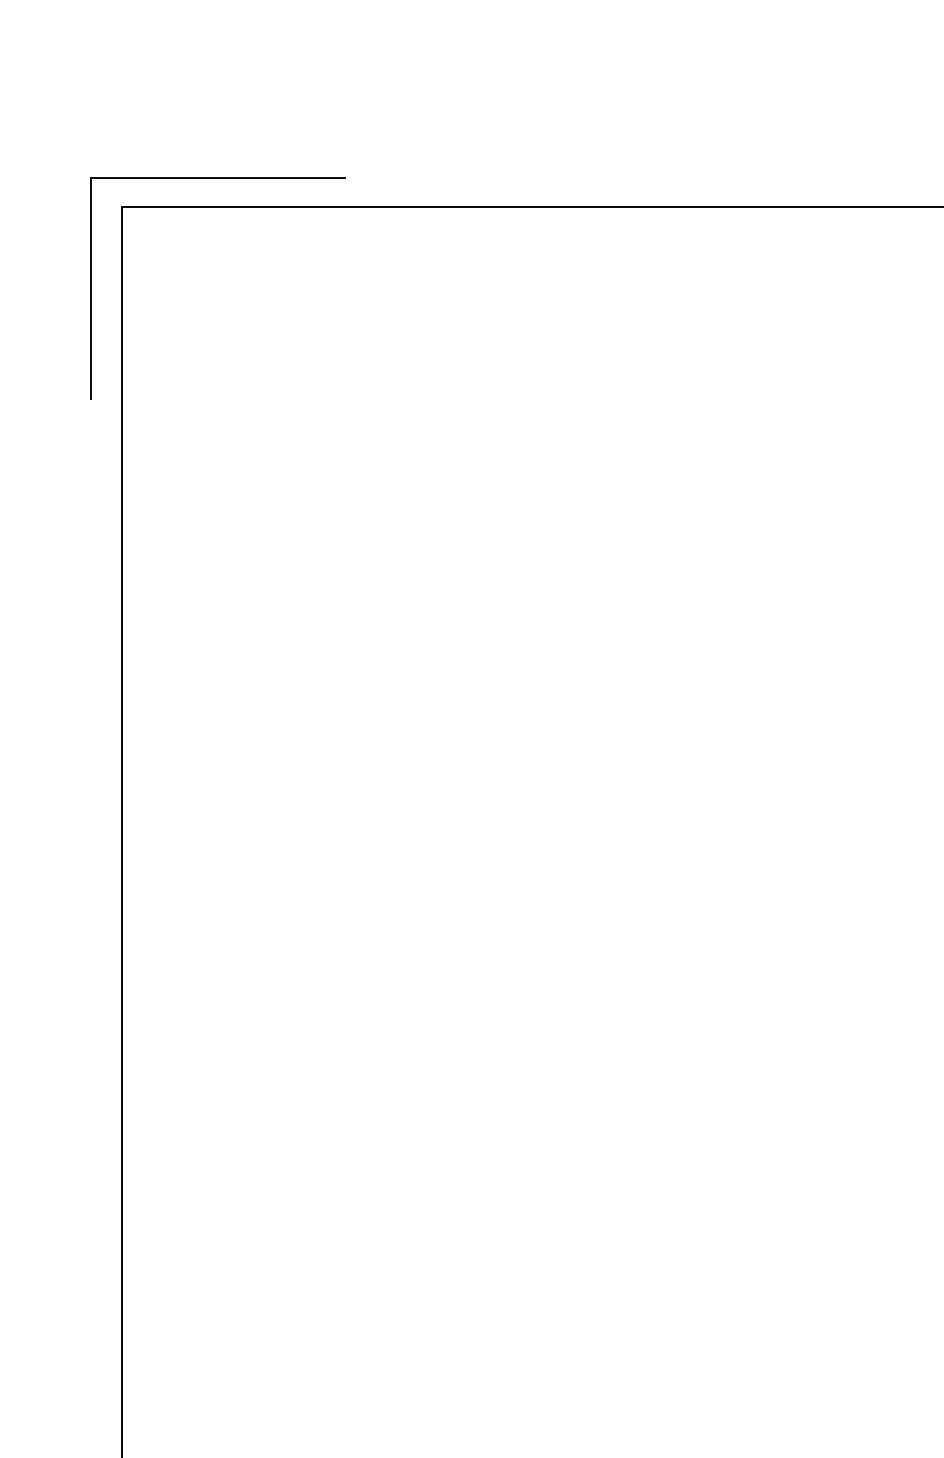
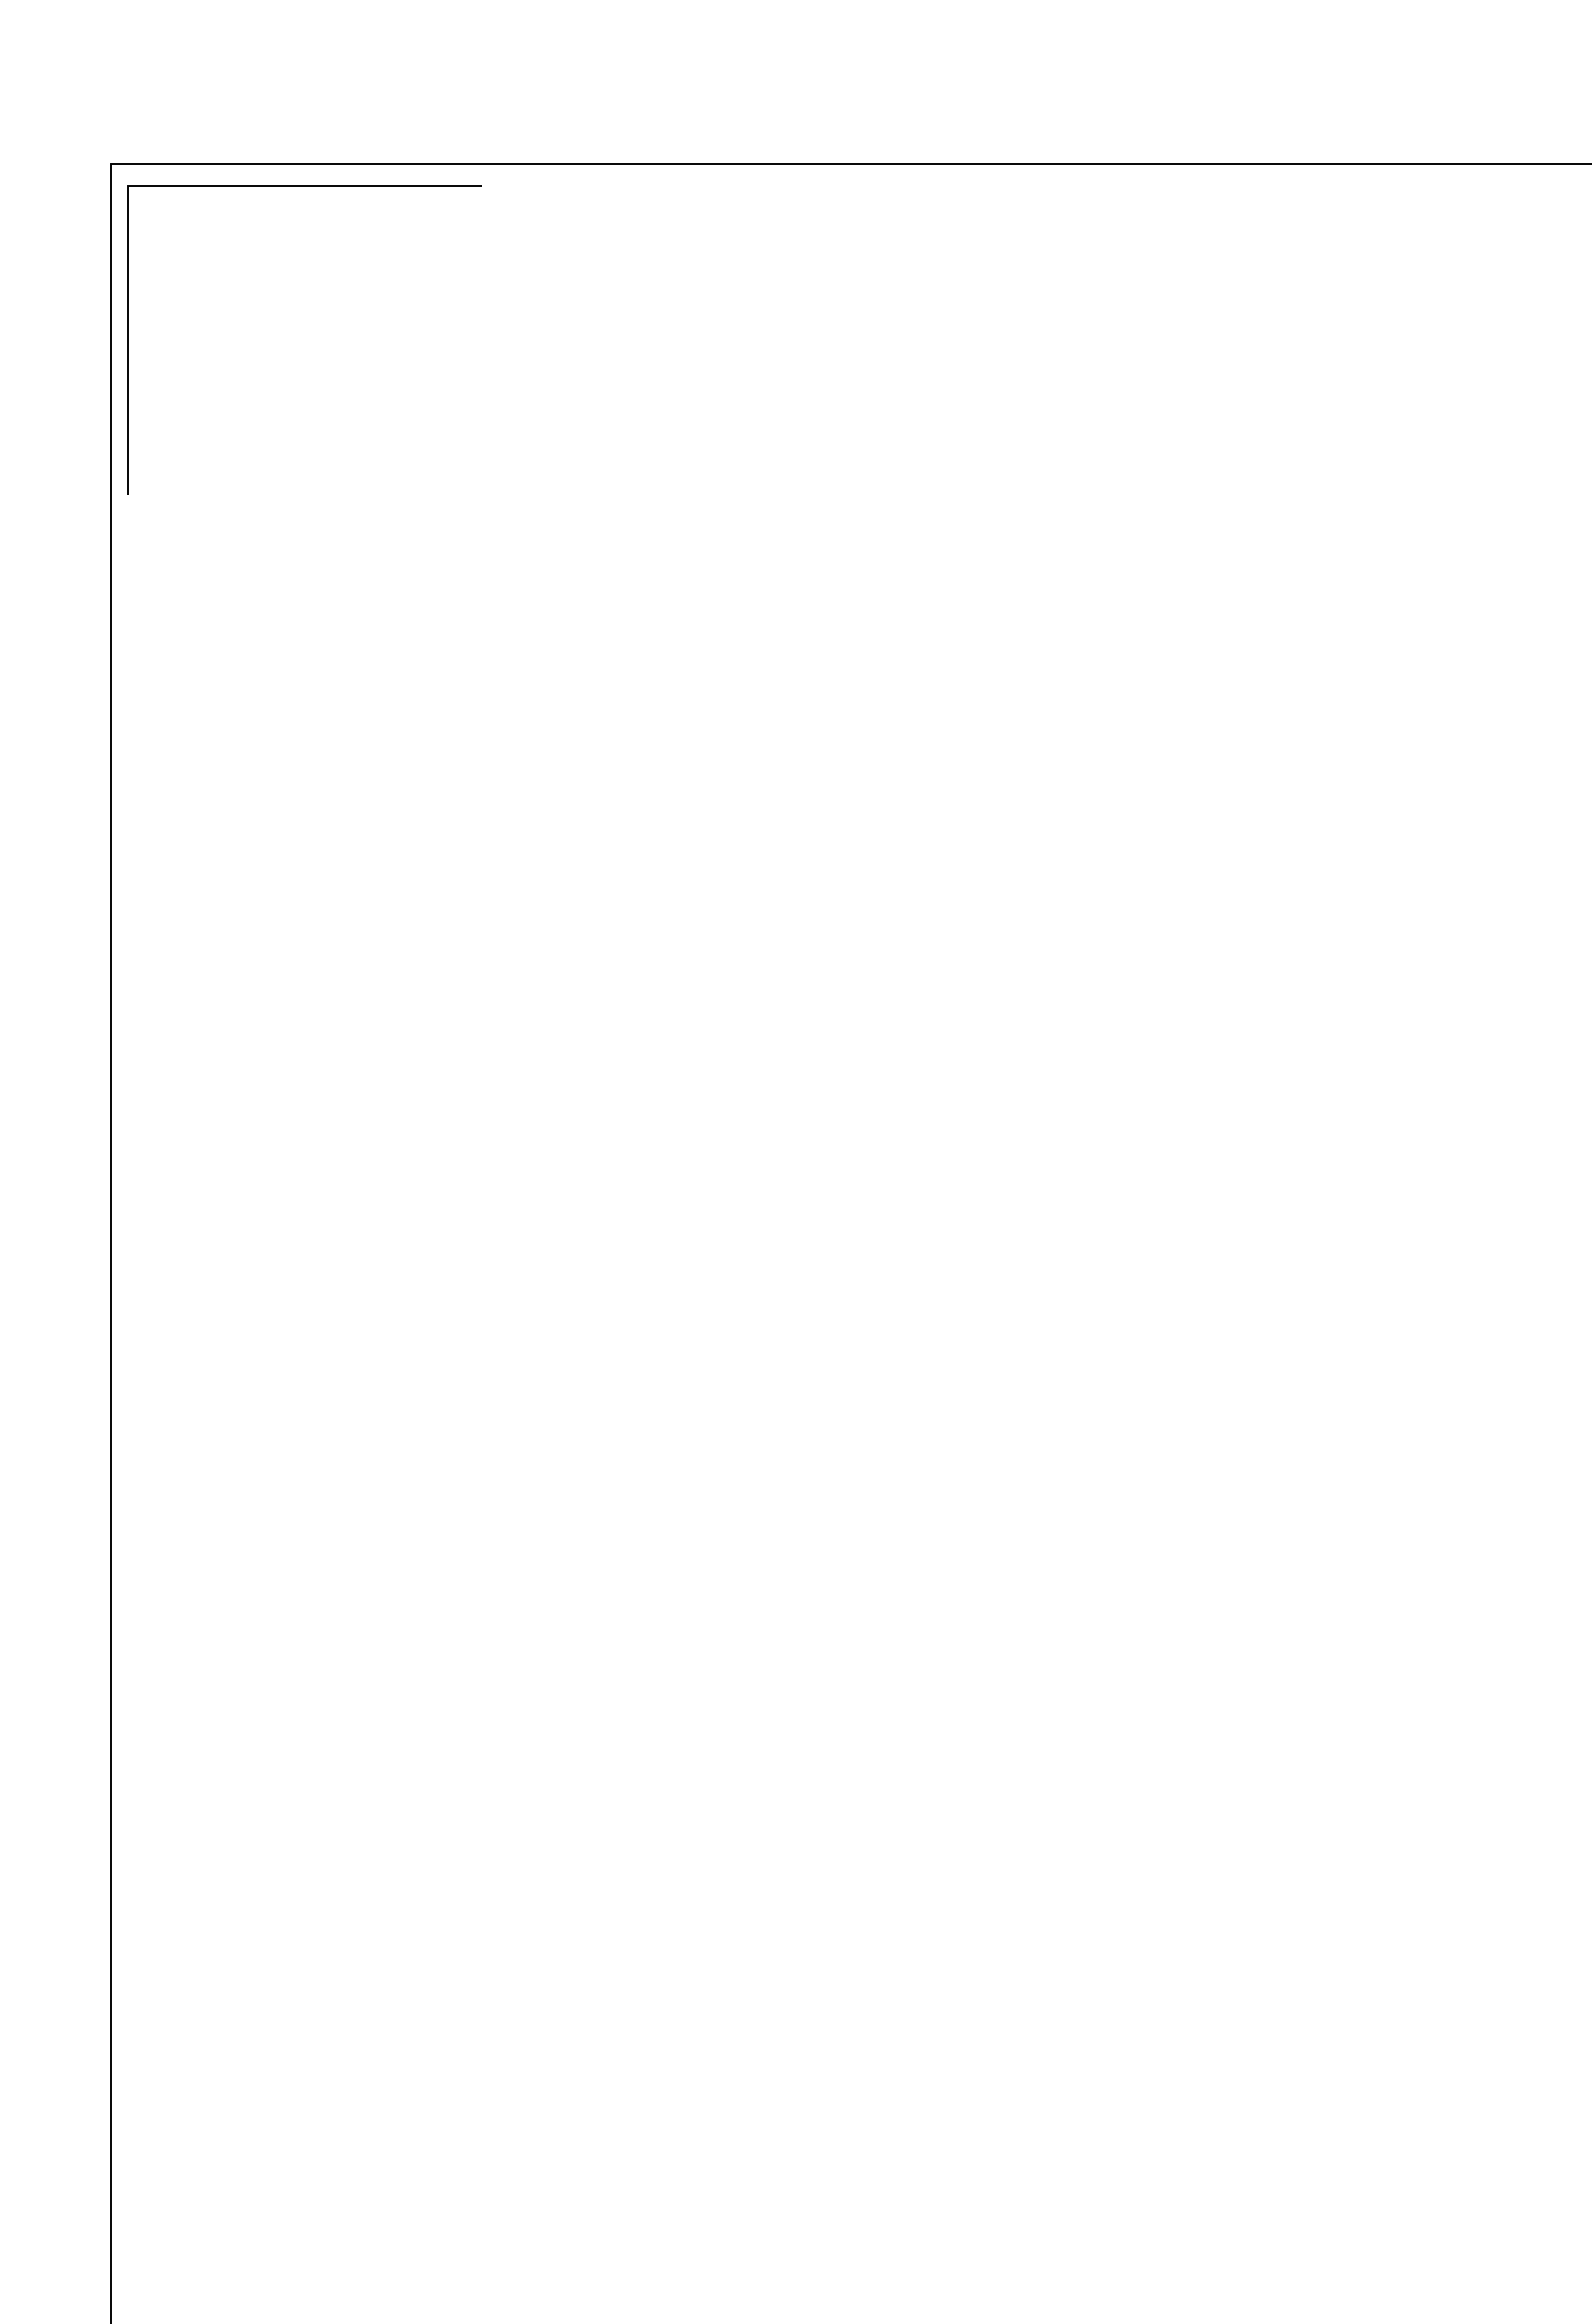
part: (217, 178) -> (304, 186), moved

